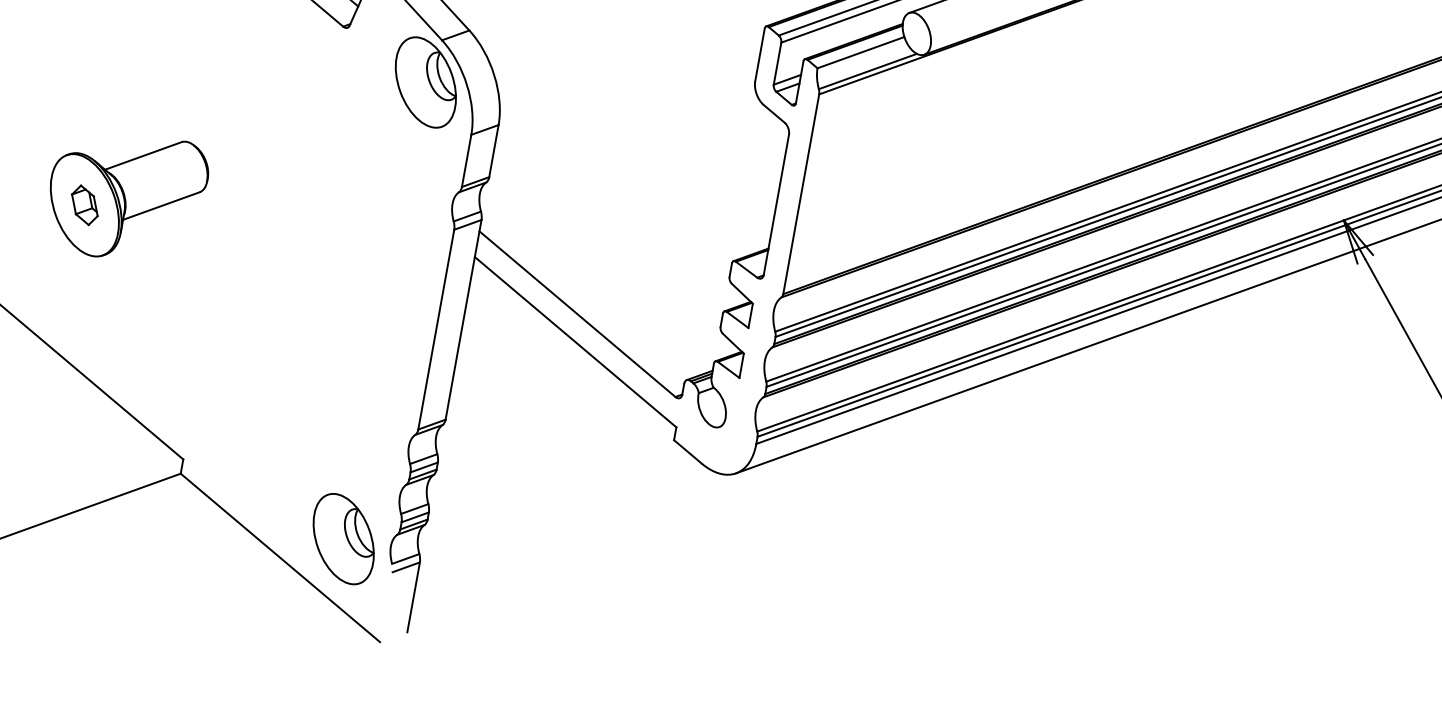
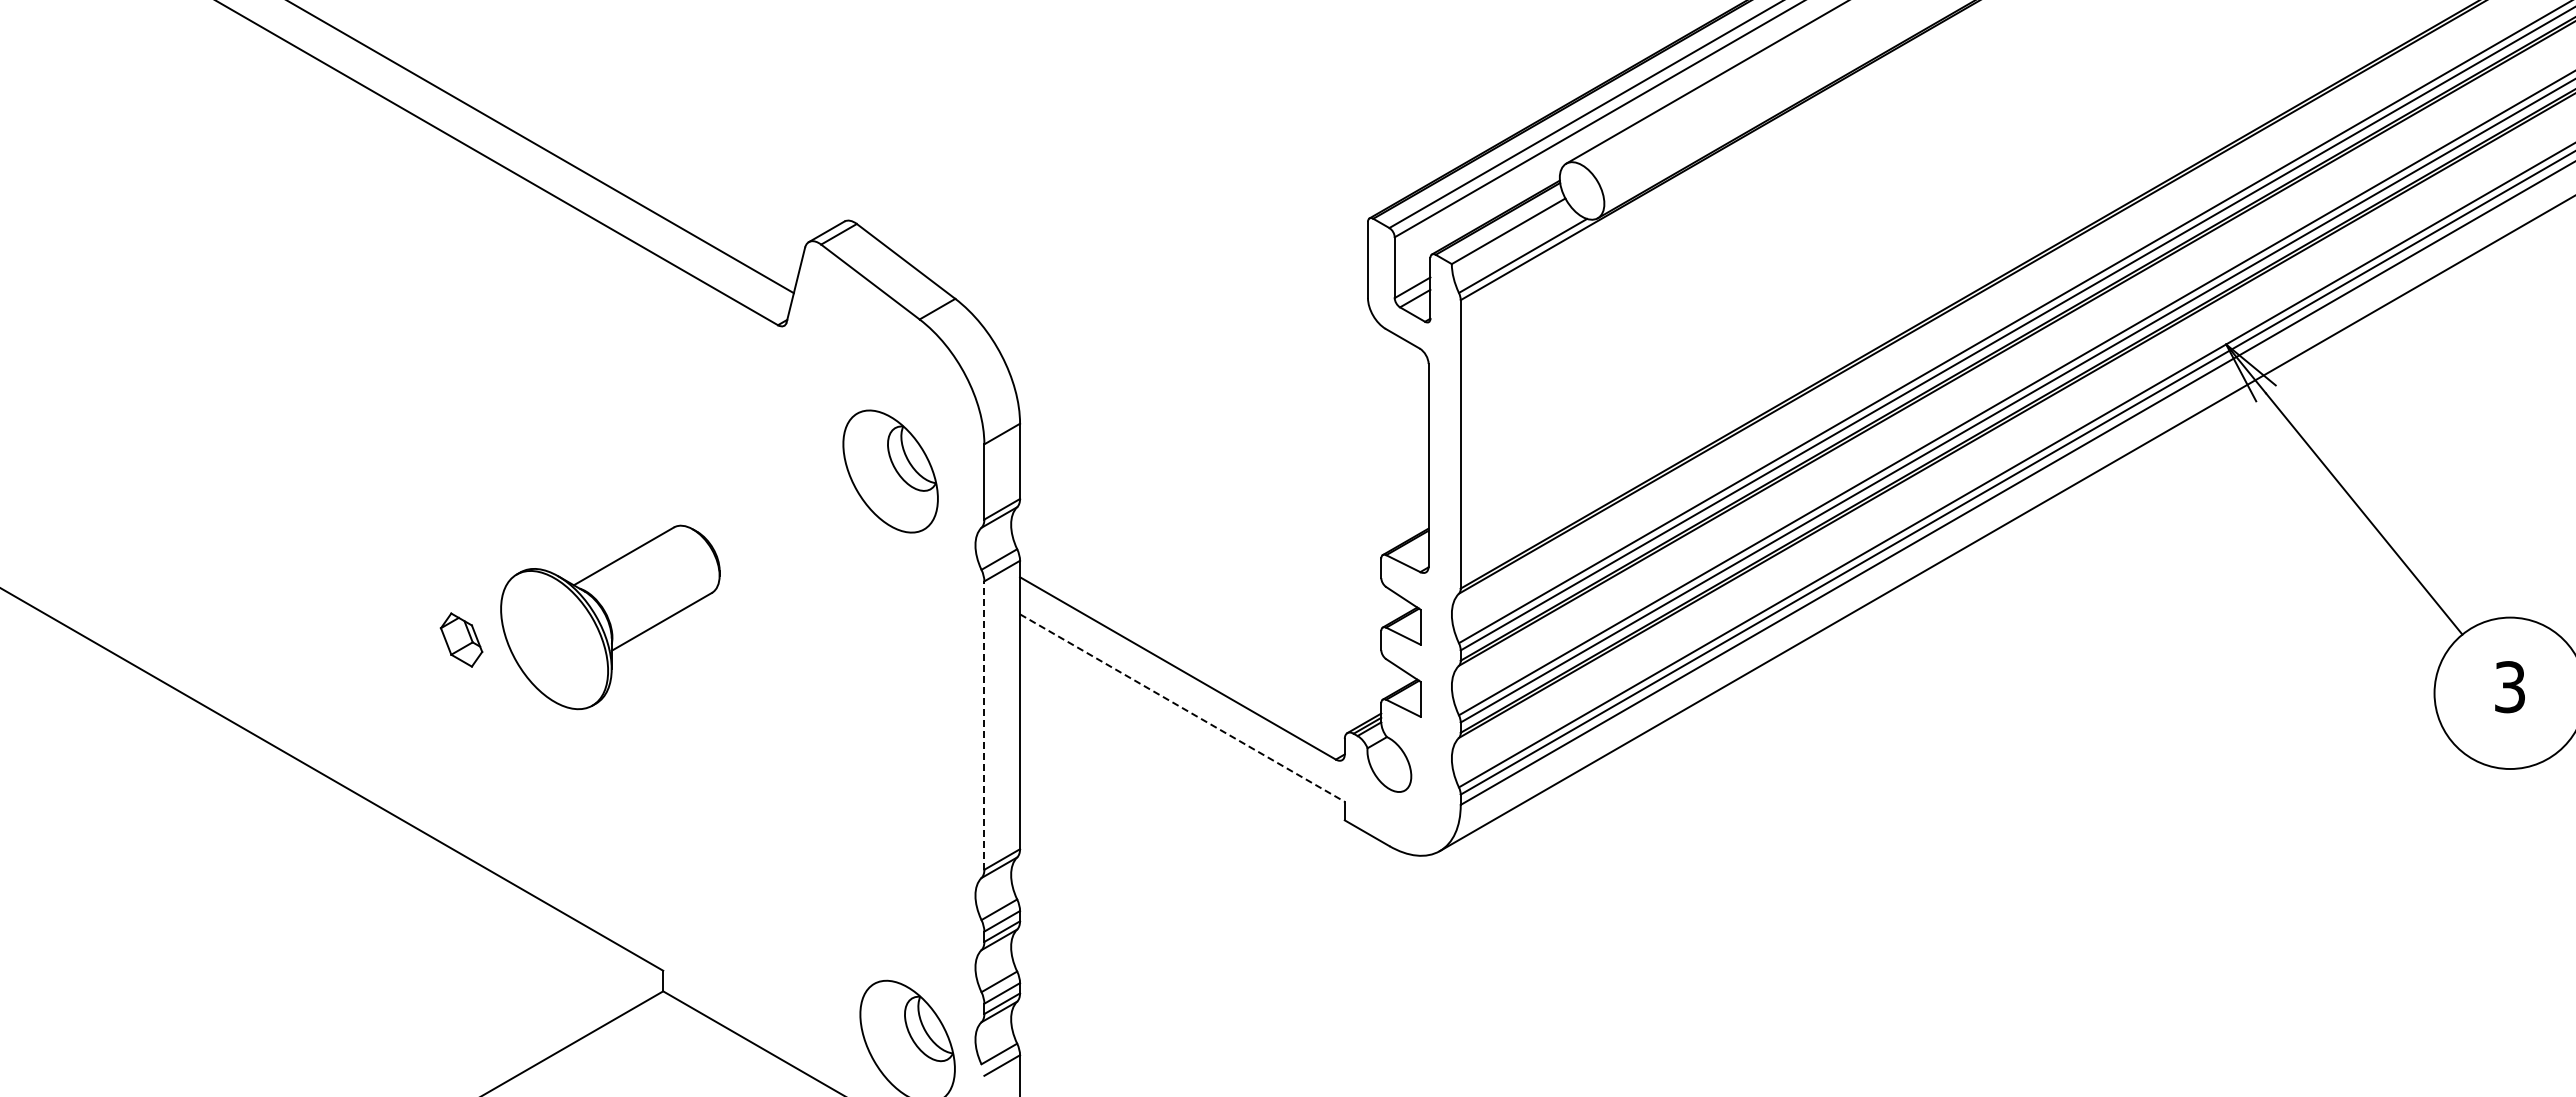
part: (425, 82) -> (890, 471), moved
part: (126, 196) -> (610, 617), moved
line: (436, 329) -> (984, 725), solid -> dashed
line: (575, 342) -> (1182, 708), solid -> dashed

